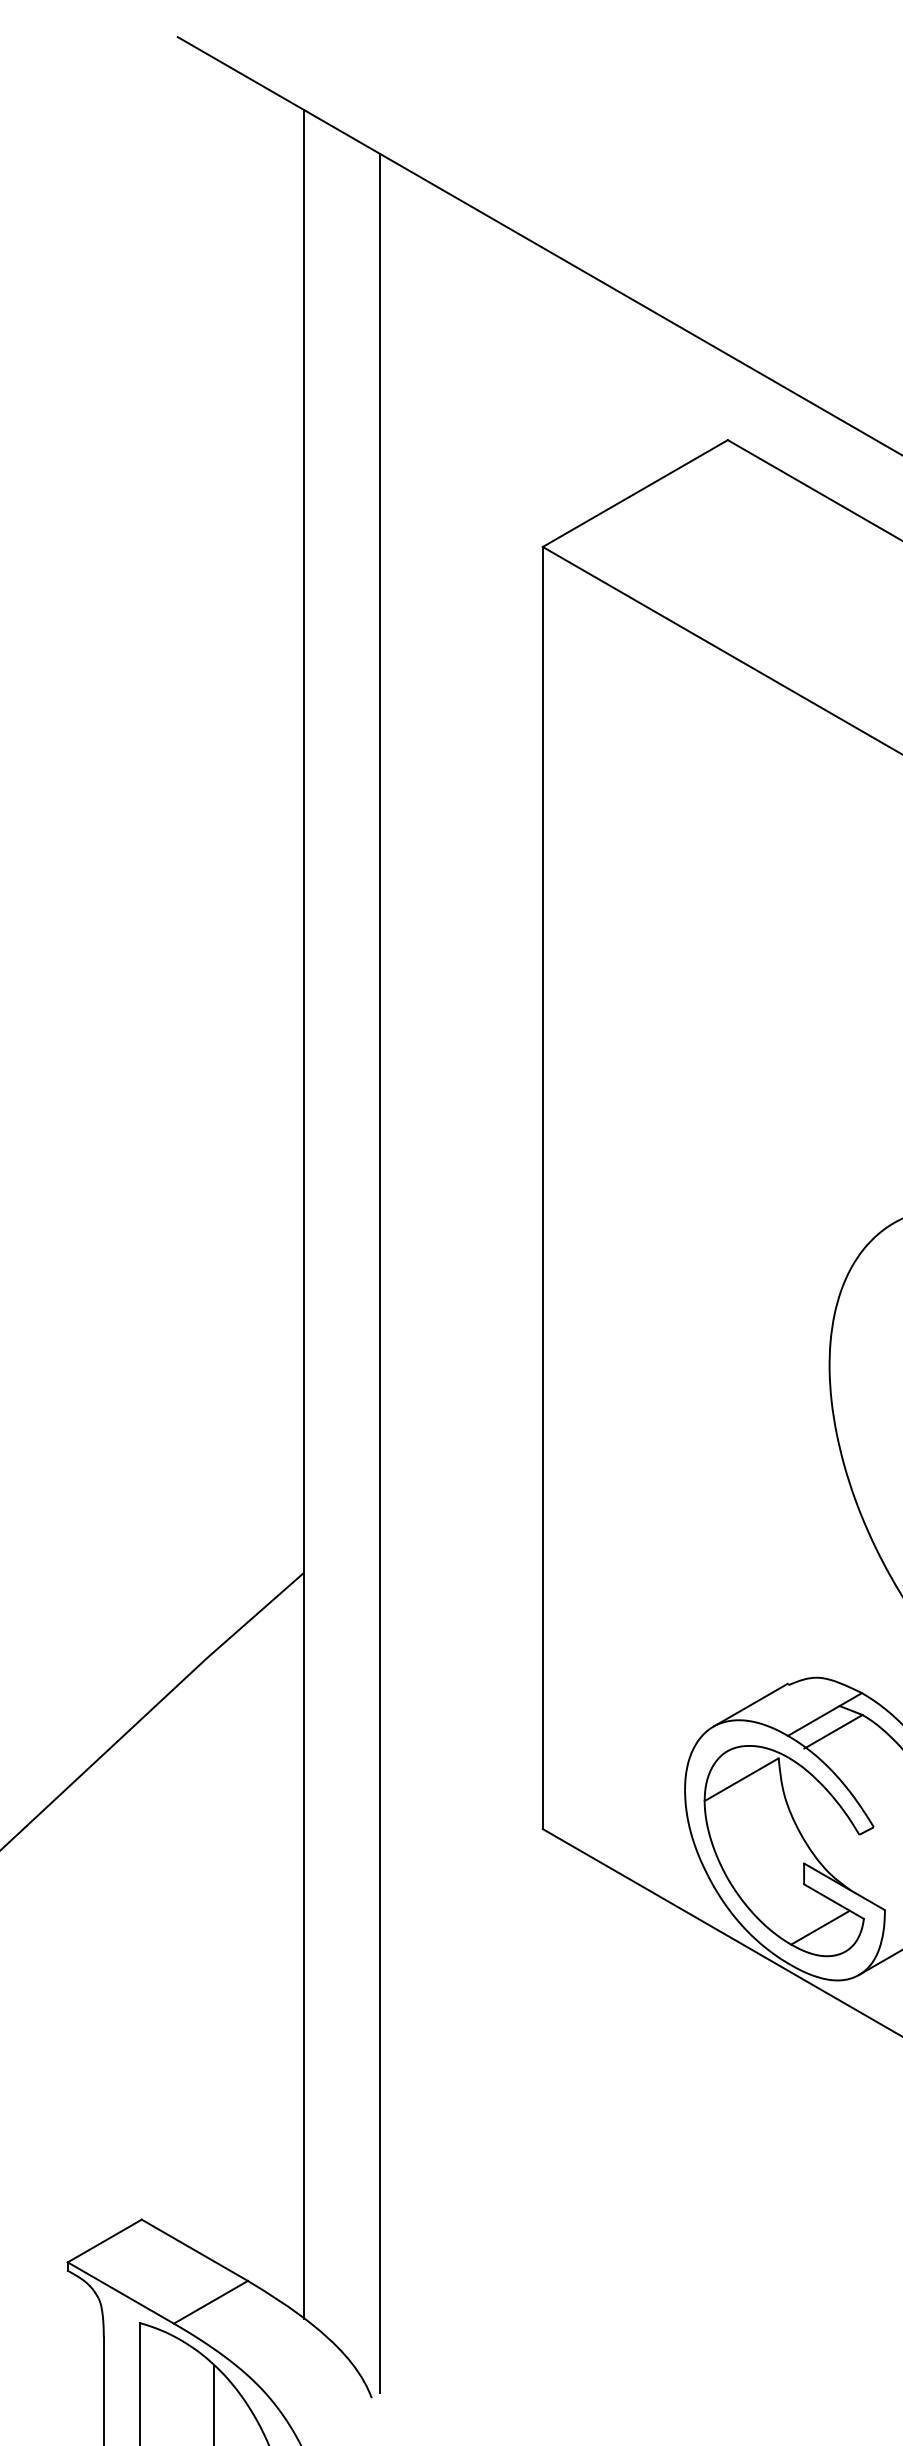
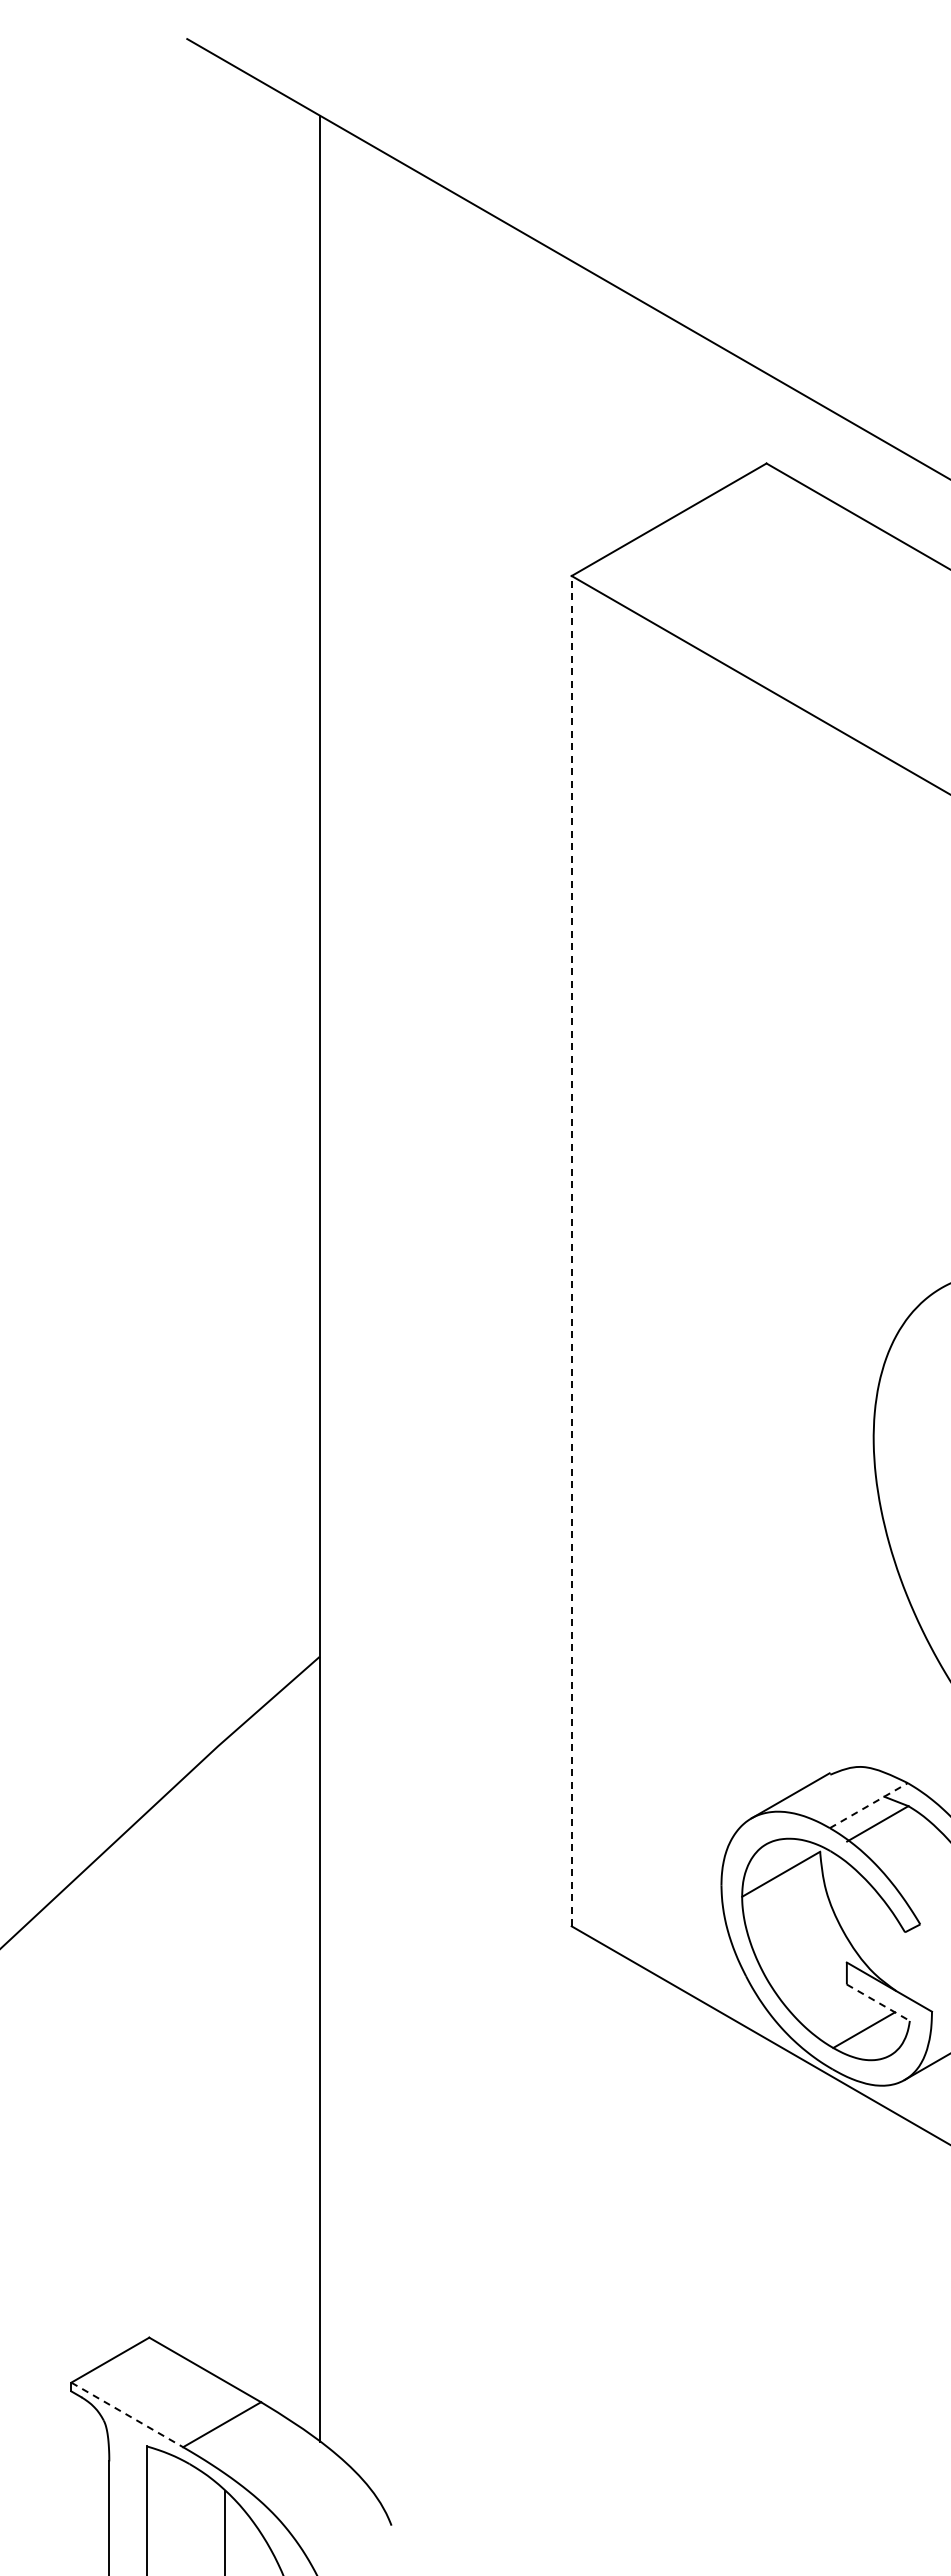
line: (542, 1187) -> (571, 1250), solid -> dashed
line: (380, 1273) -> (400, 1341), removed
line: (825, 1714) -> (869, 1805), solid -> dashed
line: (834, 1901) -> (878, 2002), solid -> dashed
line: (121, 2292) -> (127, 2414), solid -> dashed

